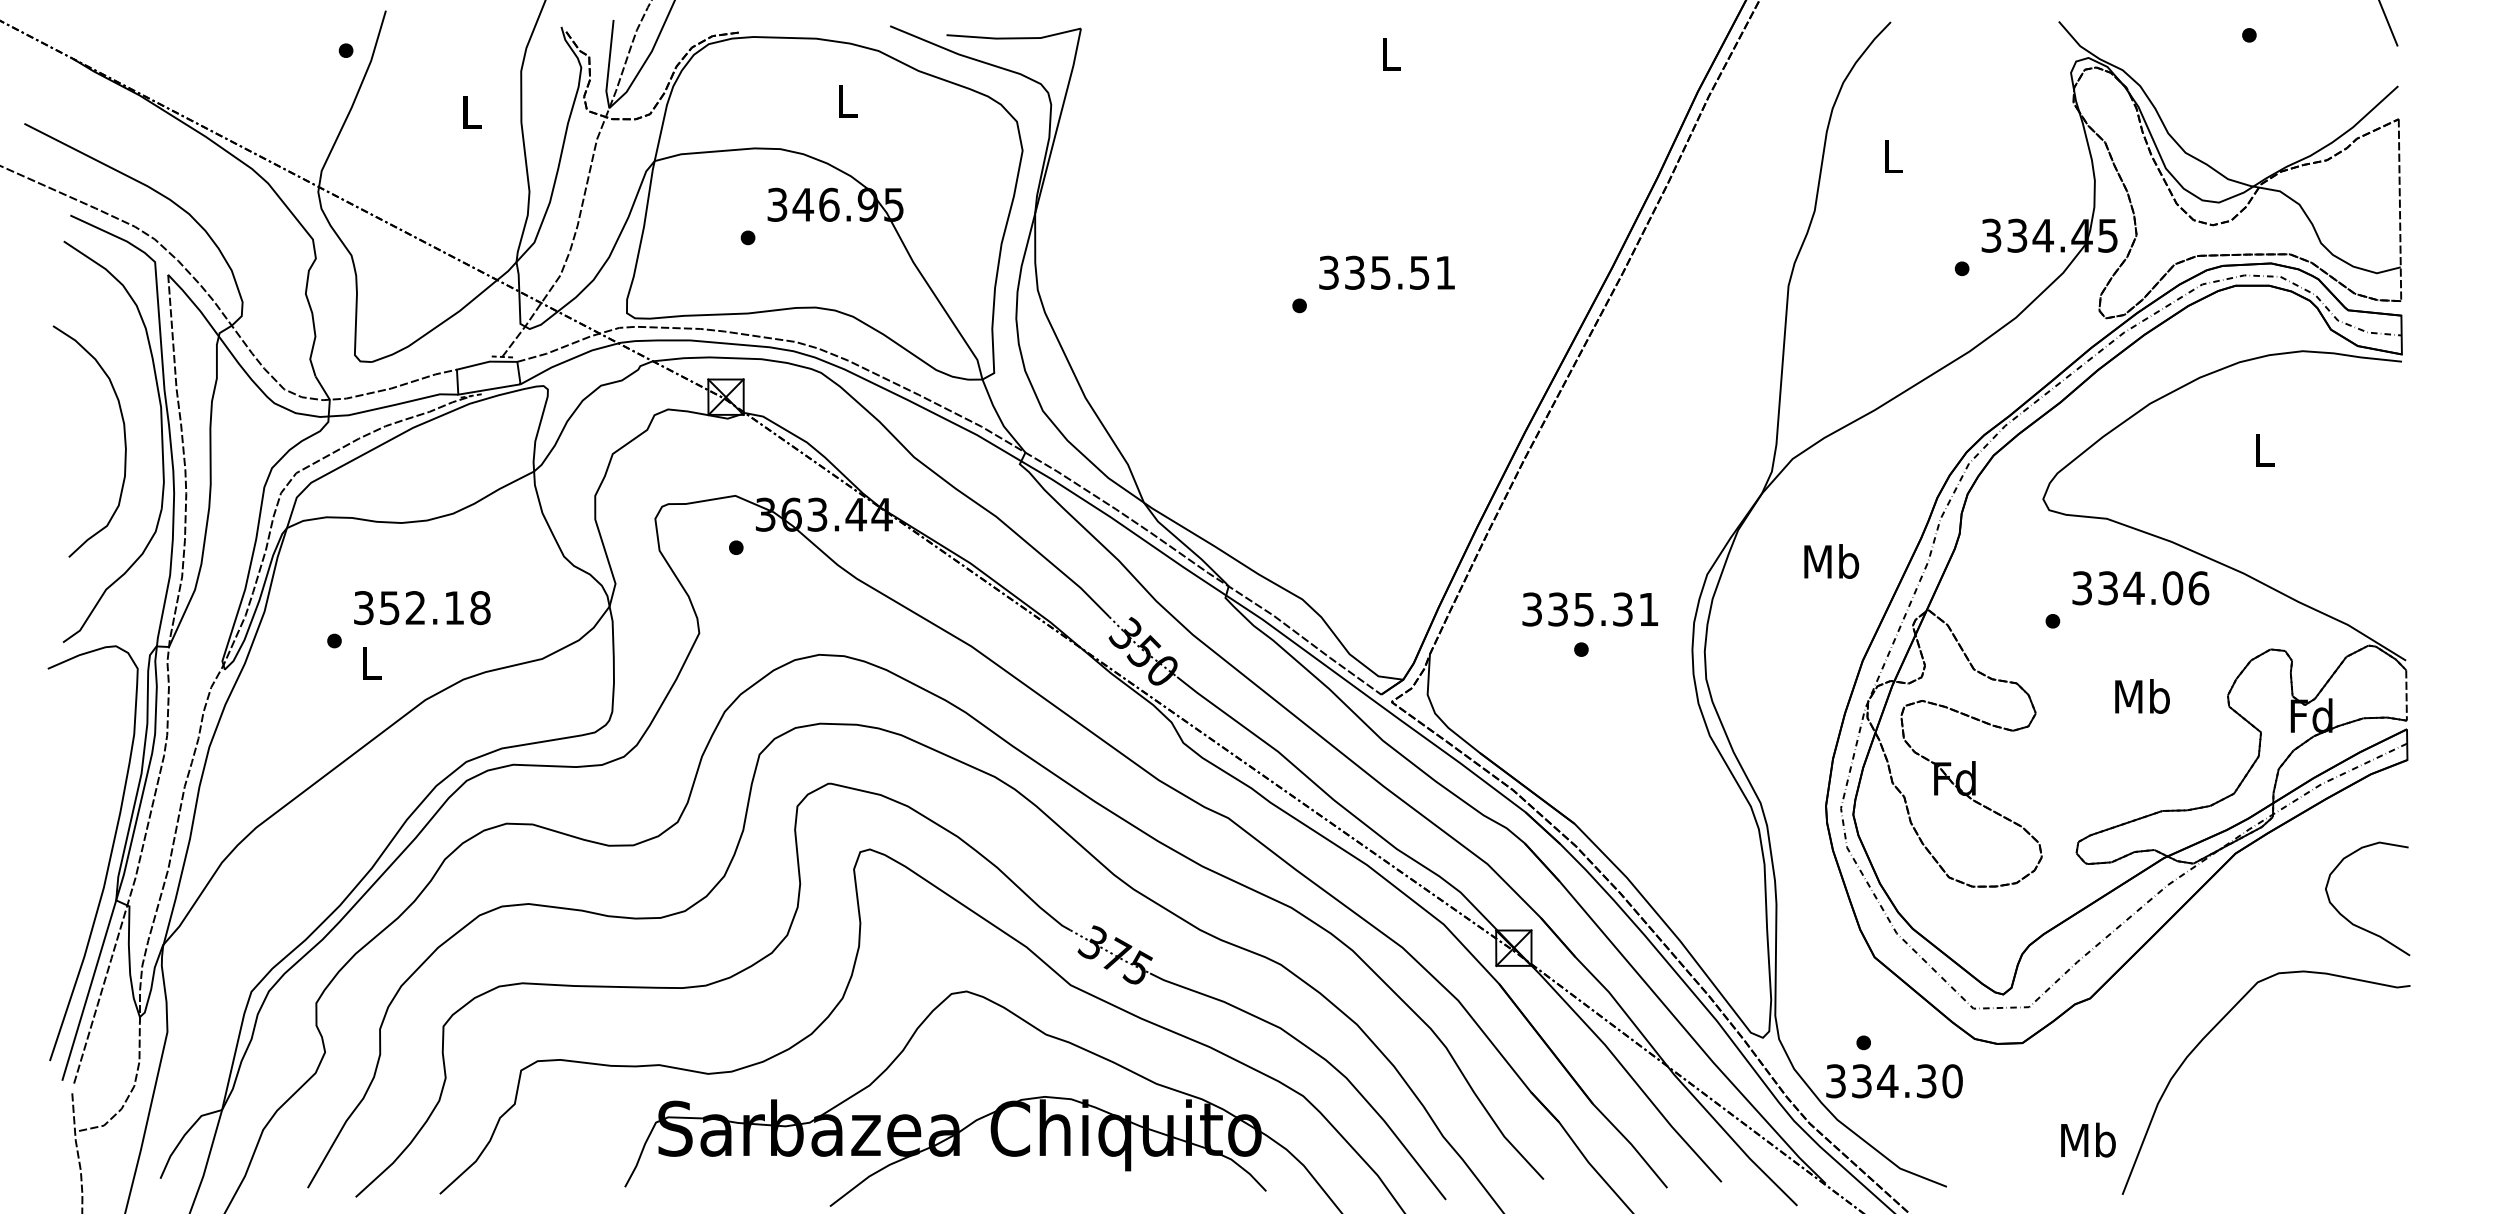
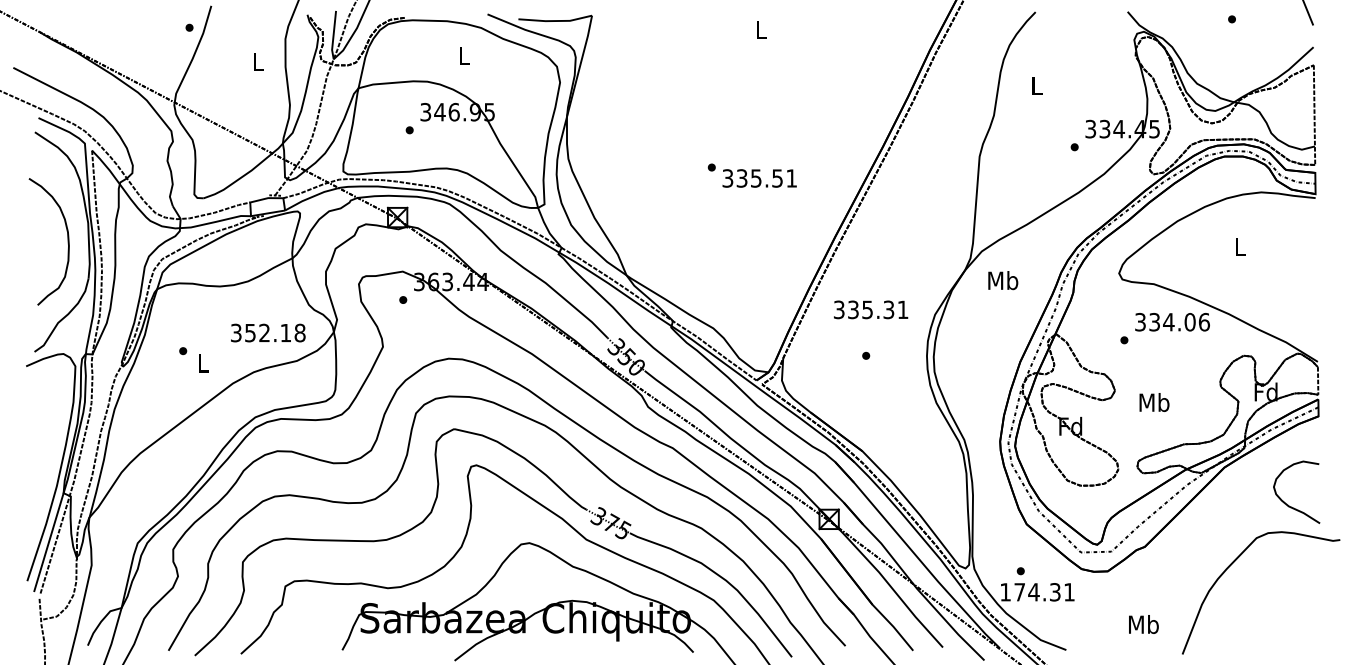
text: (1386, 272) -> (759, 178), moved
text: (1832, 561) -> (1003, 280), moved
text: (422, 607) -> (268, 332), moved
text: (1591, 608) -> (871, 309), moved
text: (2142, 696) -> (1154, 402), moved
curve: (2215, 1028) -> (1233, 563), moved
text: (1894, 1081) -> (1037, 592), 334.30 -> 174.31

